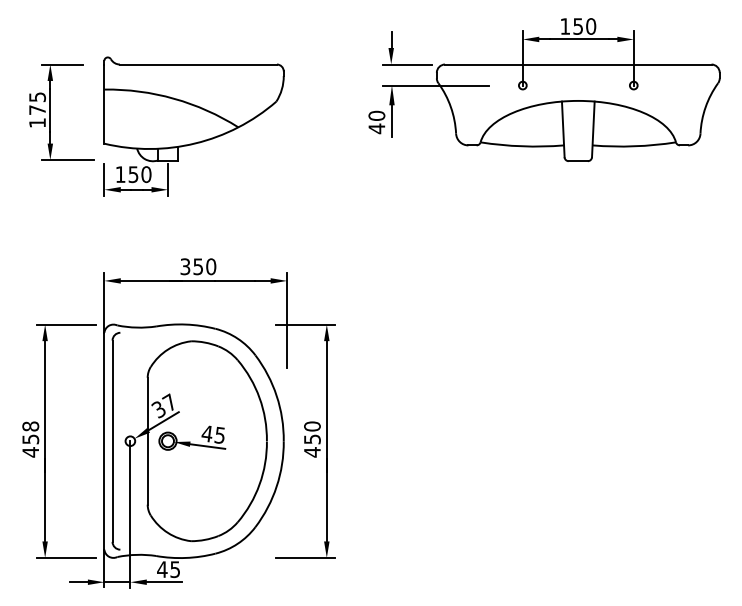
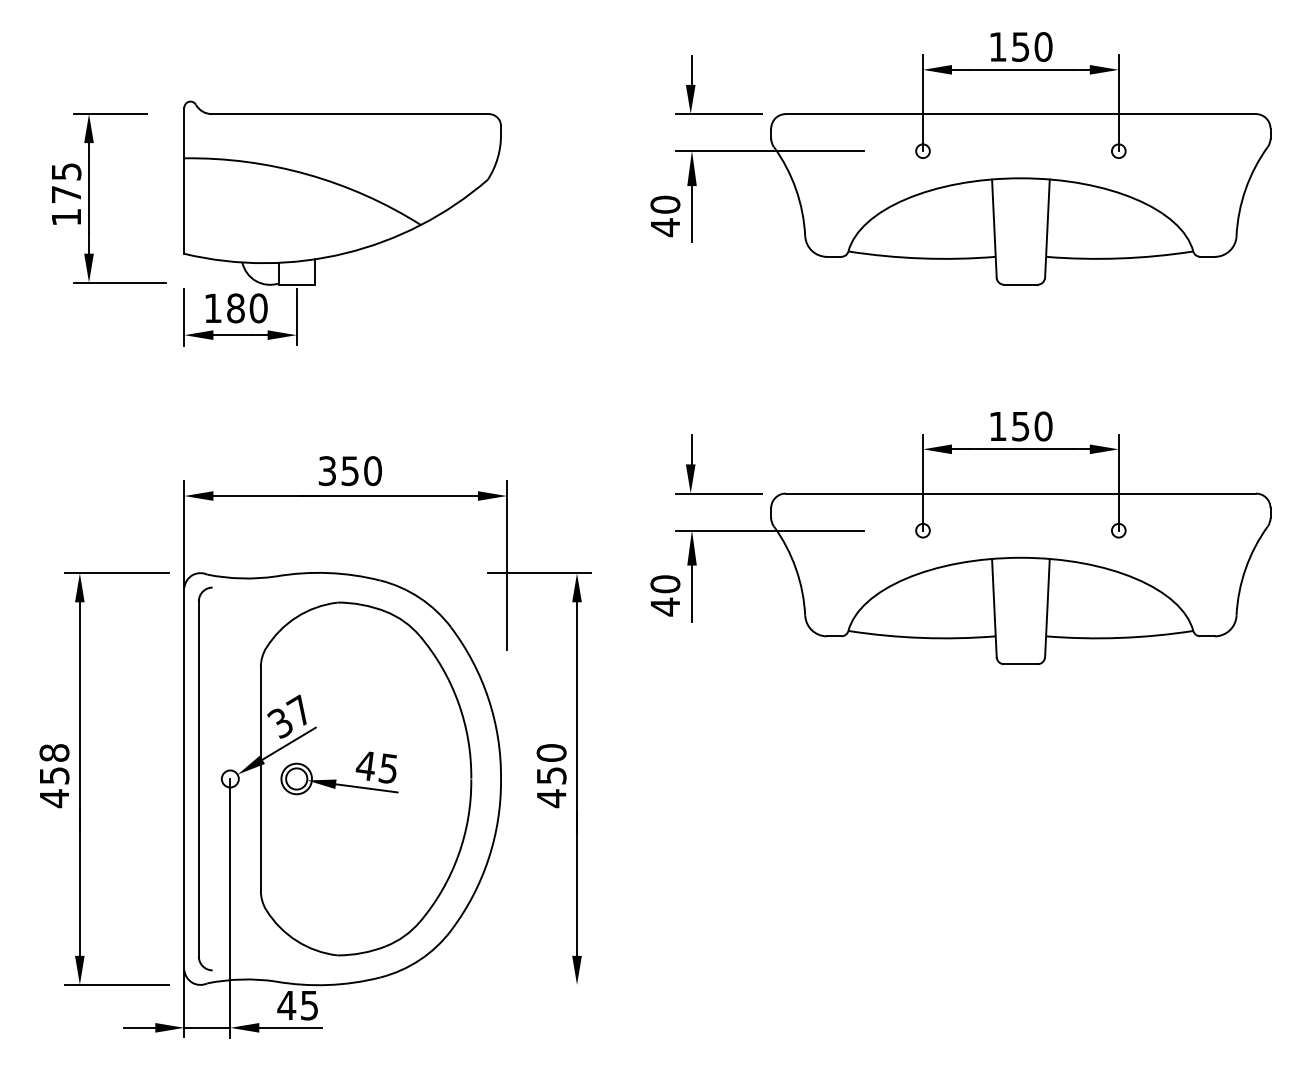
text: (133, 174) -> (235, 308), 150 -> 180
part: (544, 304) -> (961, 537), added
line: (305, 557) -> (539, 984), removed

